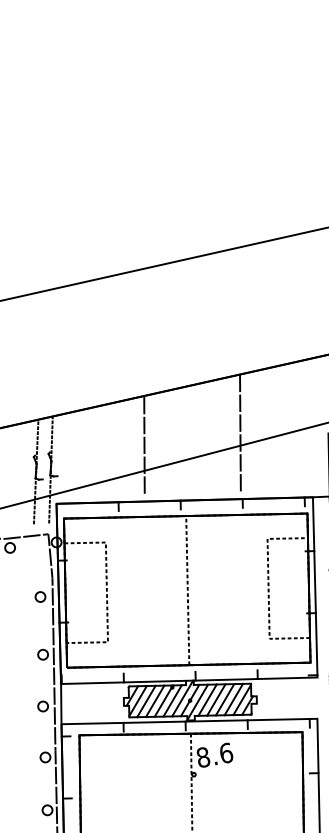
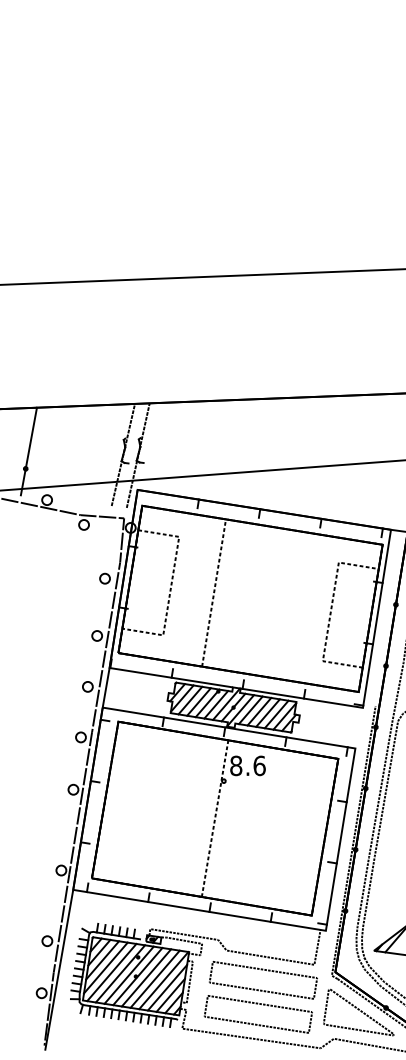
line: (240, 432) -> (331, 452), removed
line: (144, 444) -> (234, 447), removed
line: (187, 590) -> (213, 592), moved

